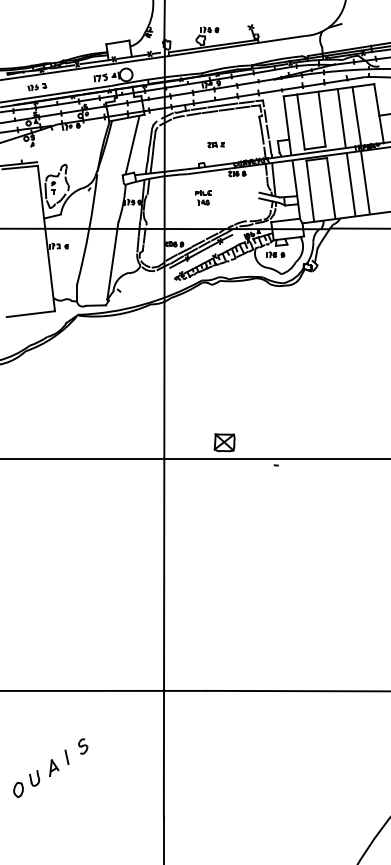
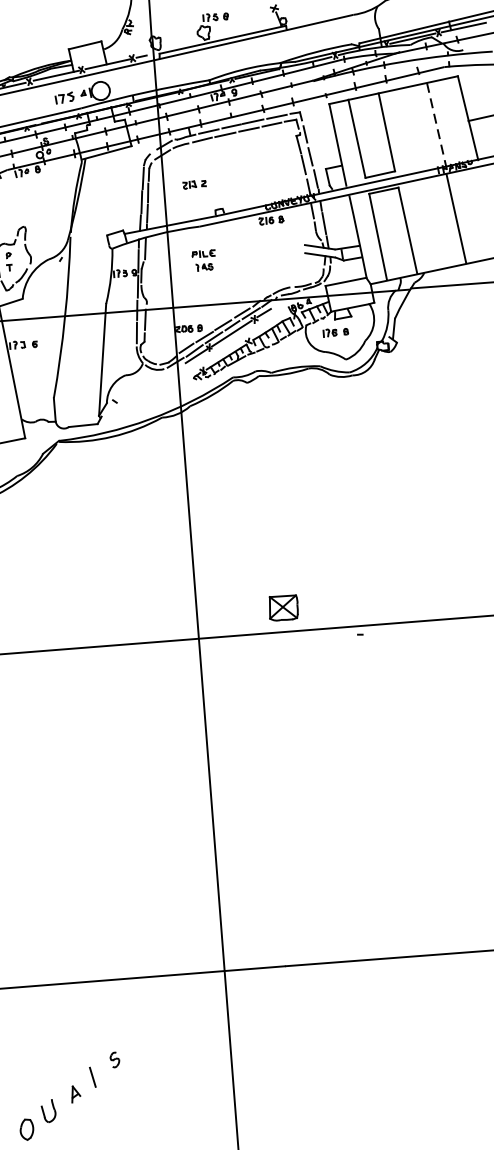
line: (341, 117) -> (414, 127), removed
line: (357, 118) -> (437, 127), solid -> dashed
part: (215, 144) -> (193, 184), moved
line: (132, 145) -> (117, 191), removed
line: (350, 184) -> (435, 222), removed
part: (202, 197) -> (202, 260), moved
part: (83, 746) -> (115, 1059), size x0.7
part: (54, 767) -> (76, 1093), size x0.7

